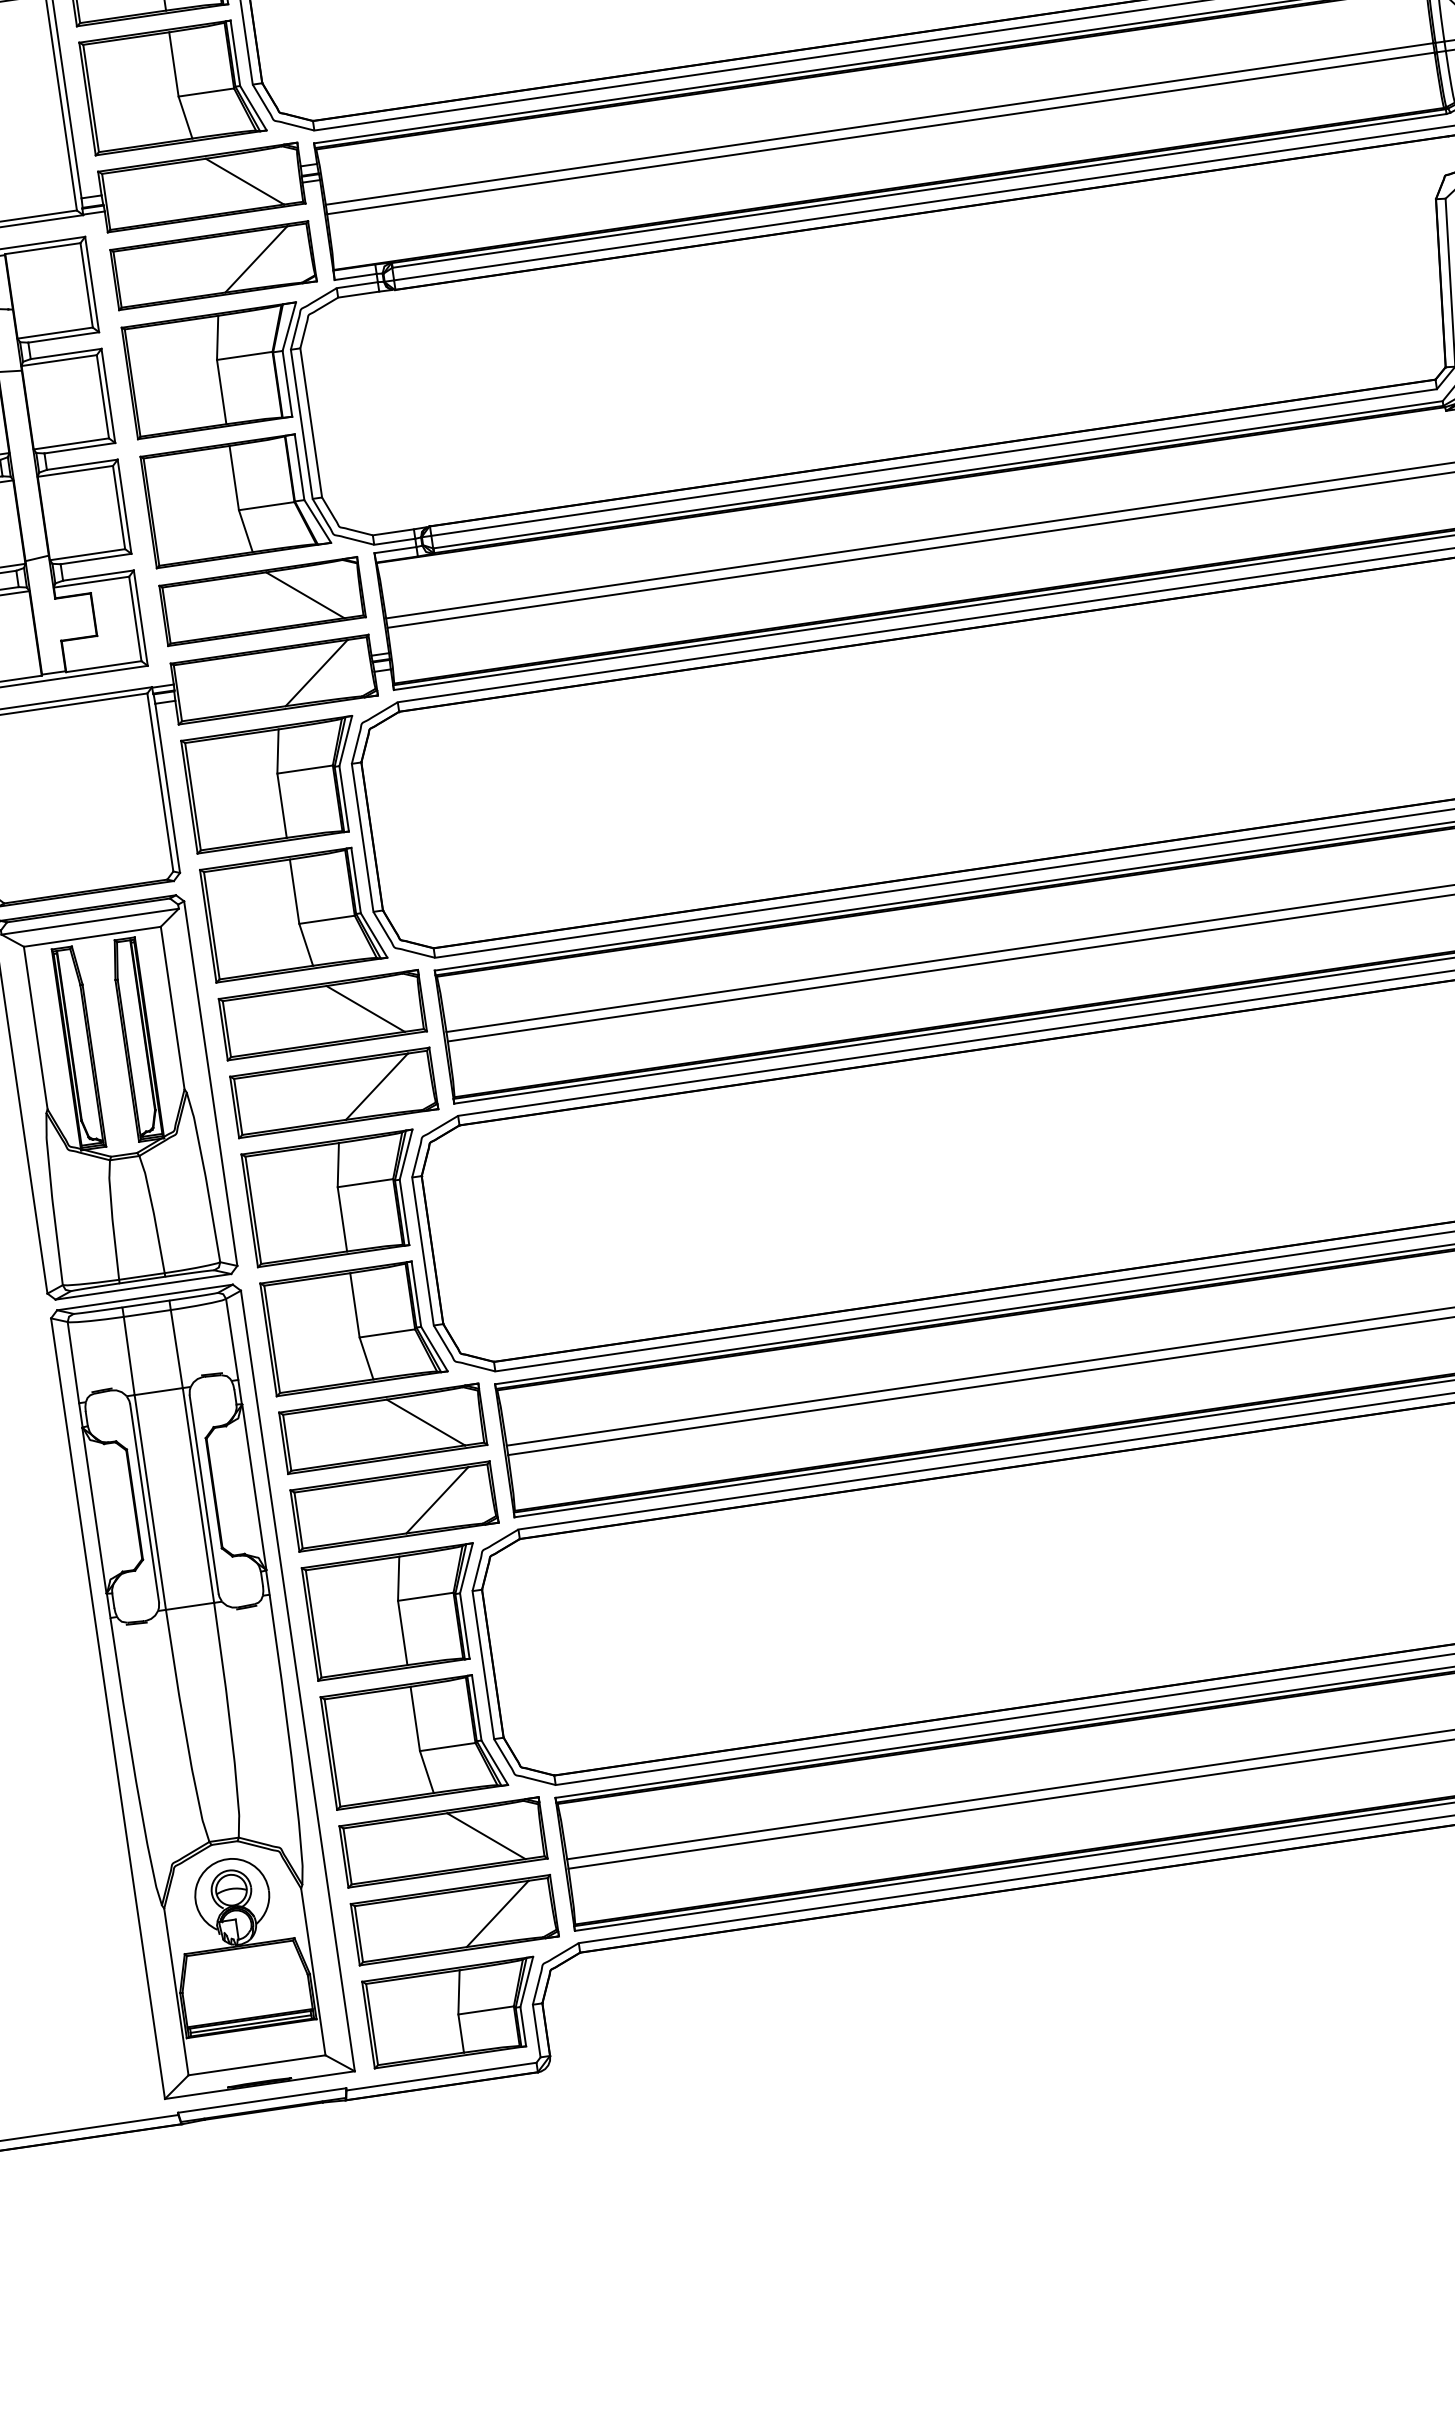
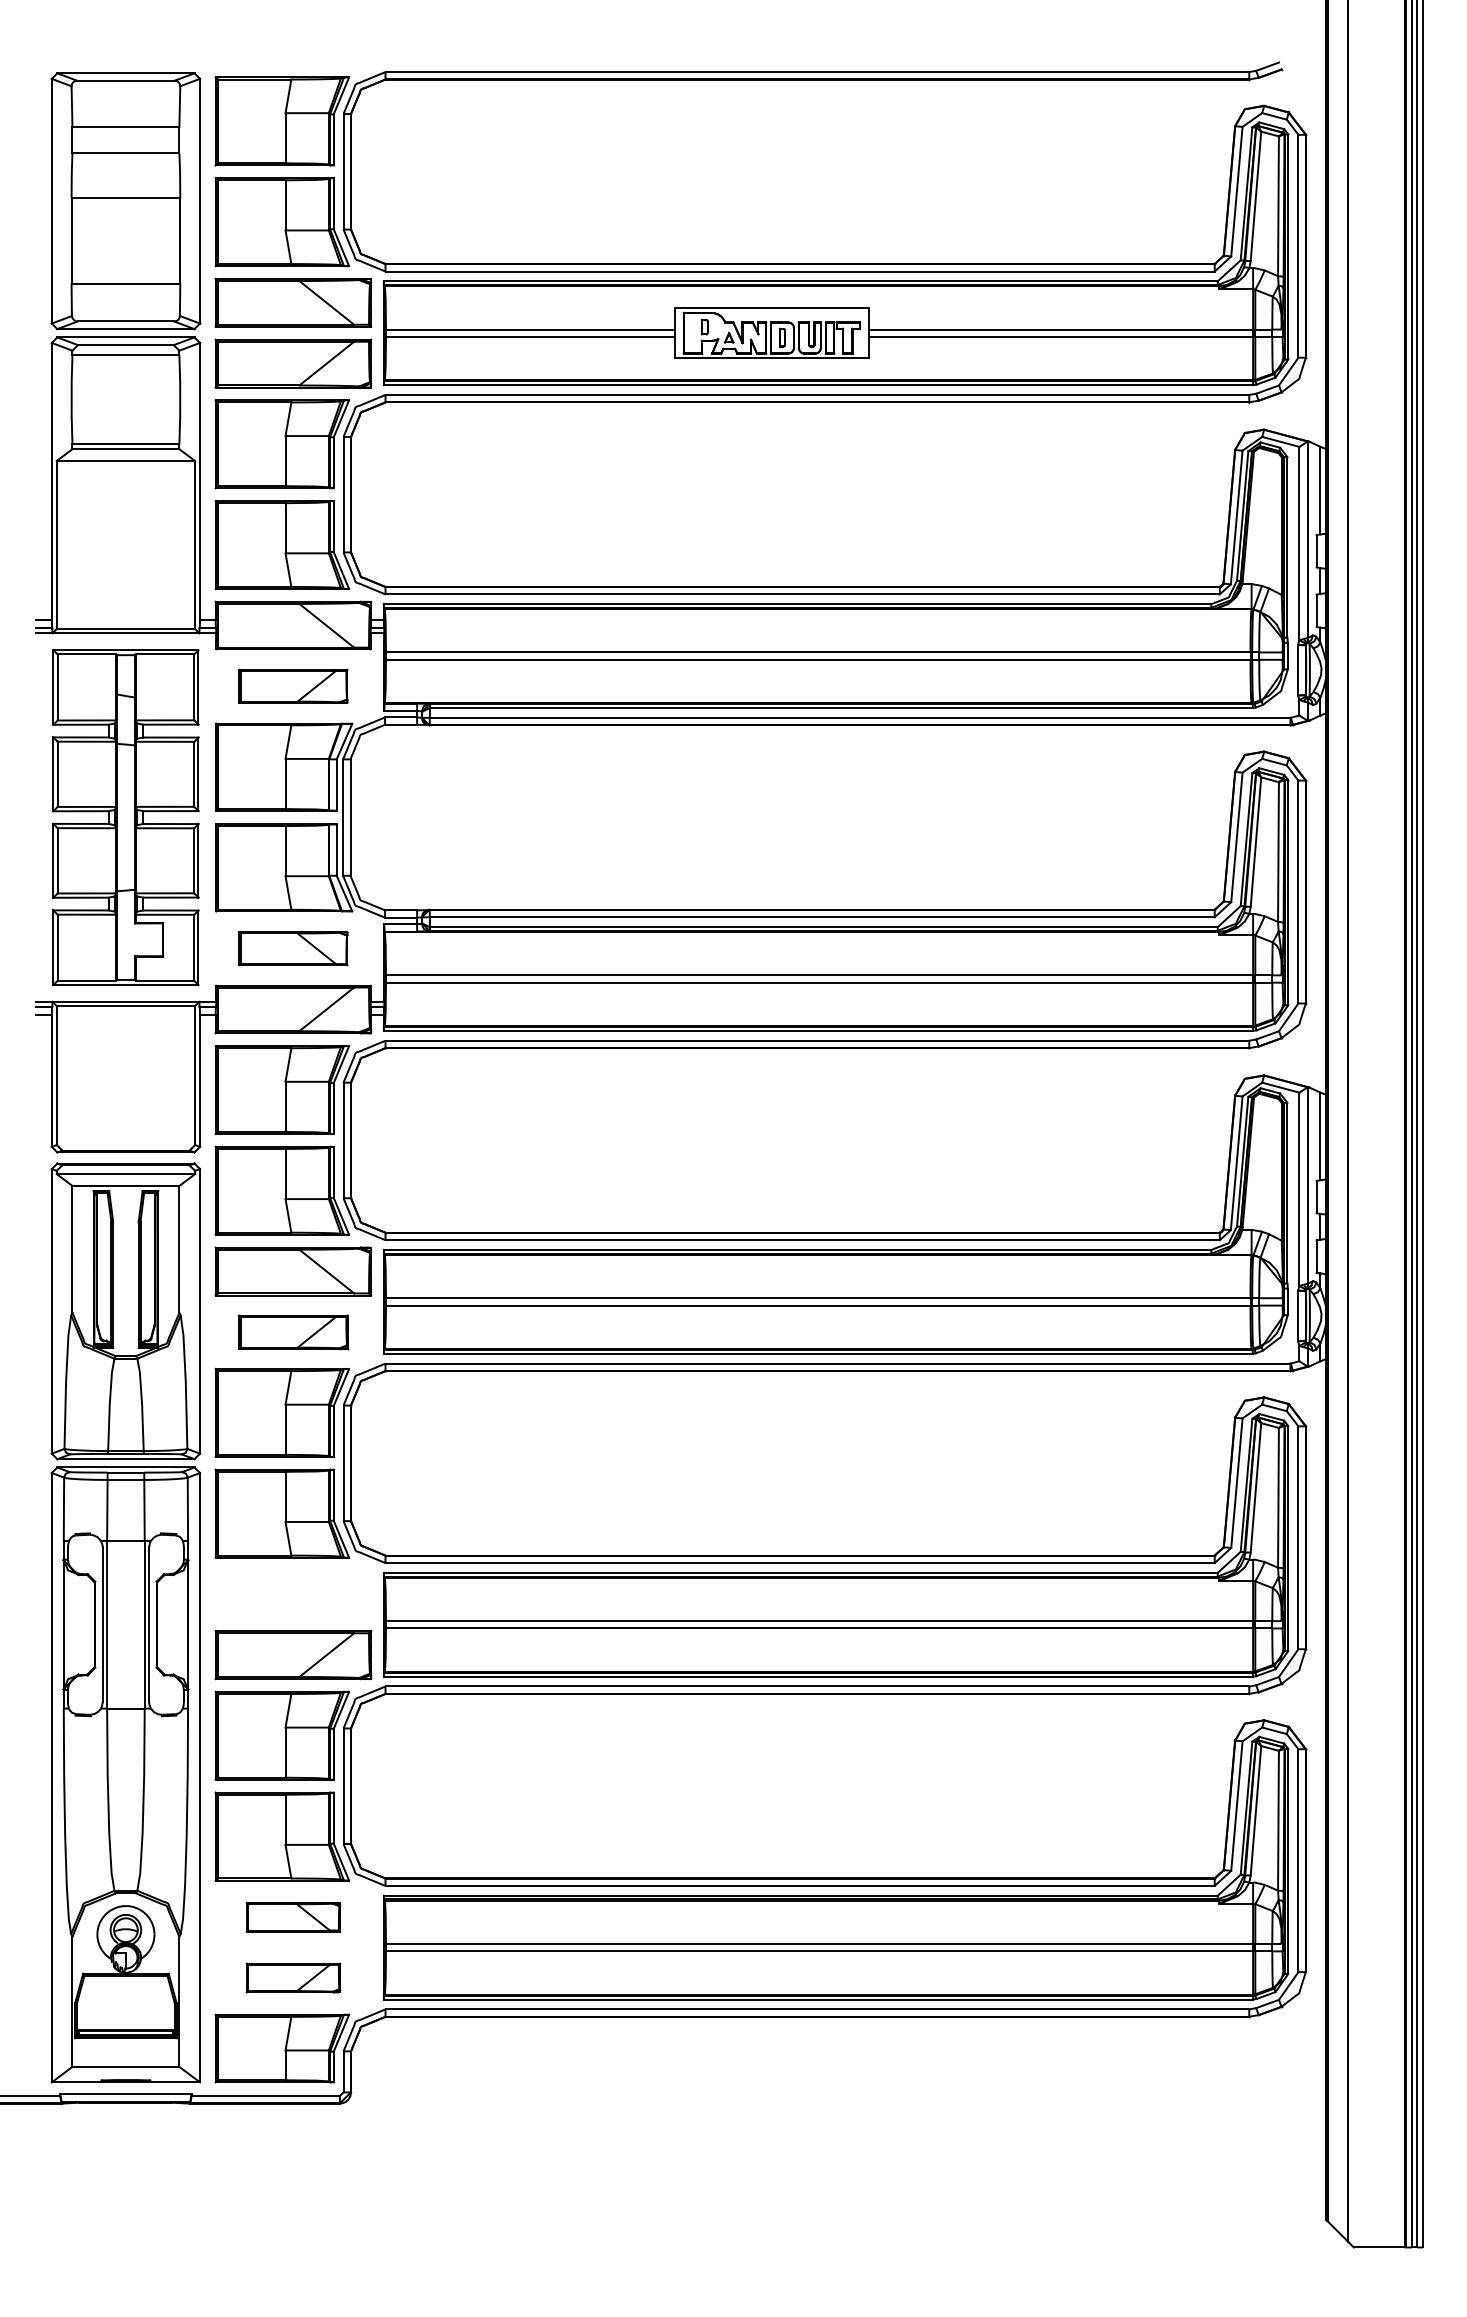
part: (213, 264) -> (293, 685), size x0.7
part: (262, 601) -> (293, 948), size x0.7
part: (334, 1093) -> (293, 1332), size x0.7
part: (383, 1428) -> (293, 1594), removed
part: (443, 1842) -> (293, 1917), size x0.6
part: (454, 1919) -> (293, 1977), size x0.6

